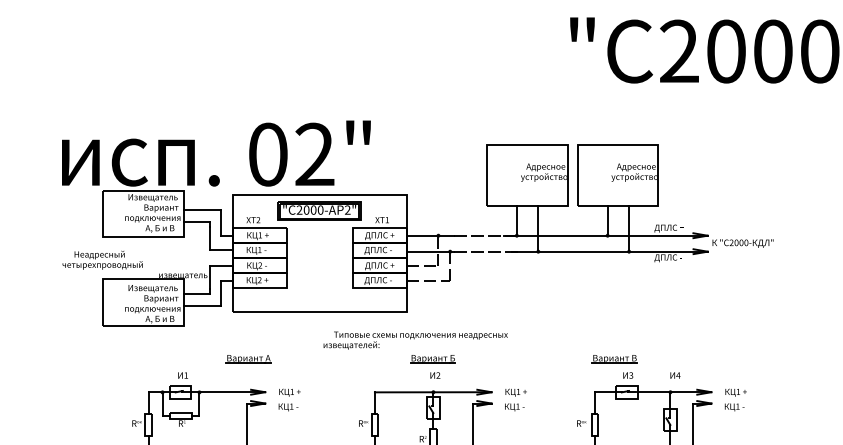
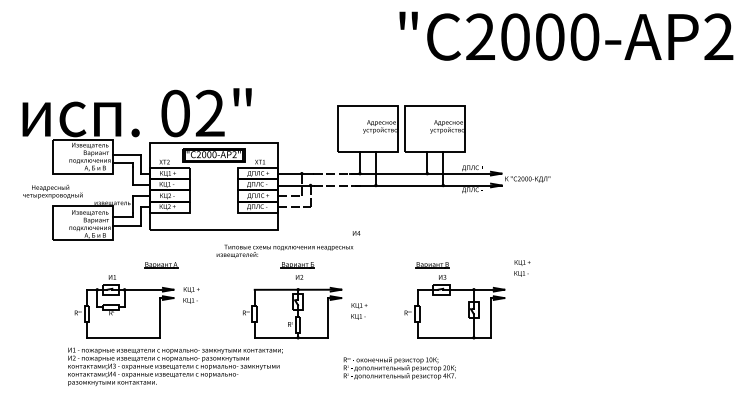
text: (675, 375) -> (356, 233), moved
text: (516, 400) -> (359, 311), moved
text: (735, 400) -> (522, 268), moved

